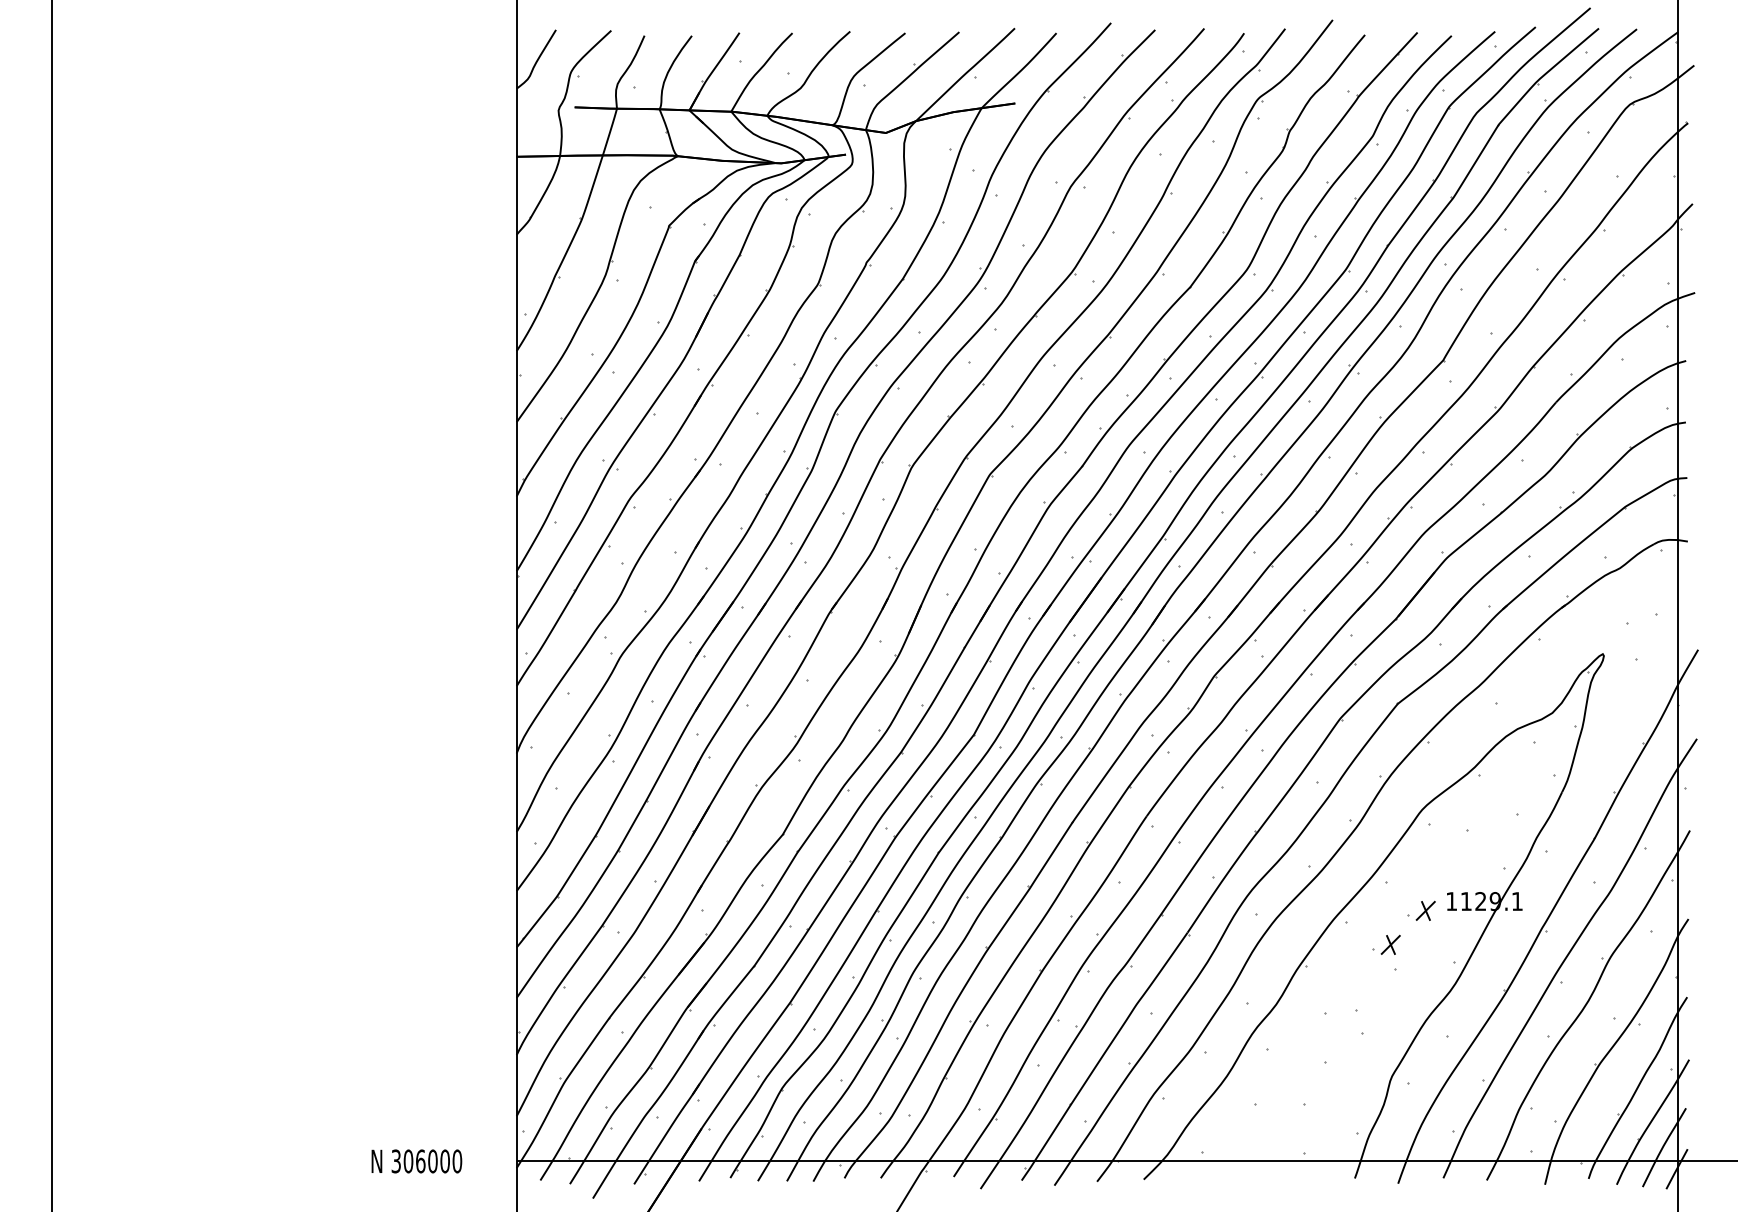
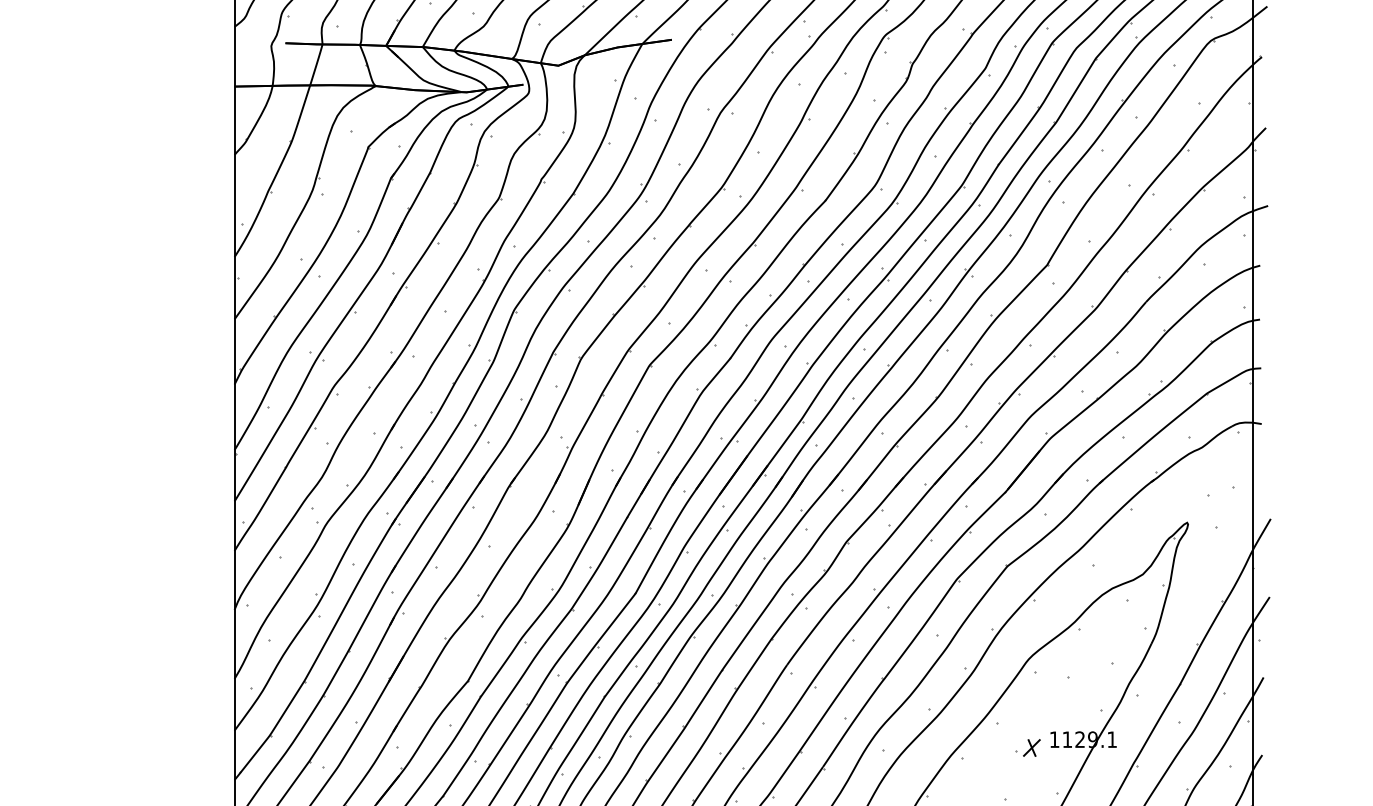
part: (1386, 944) -> (997, 777), removed

